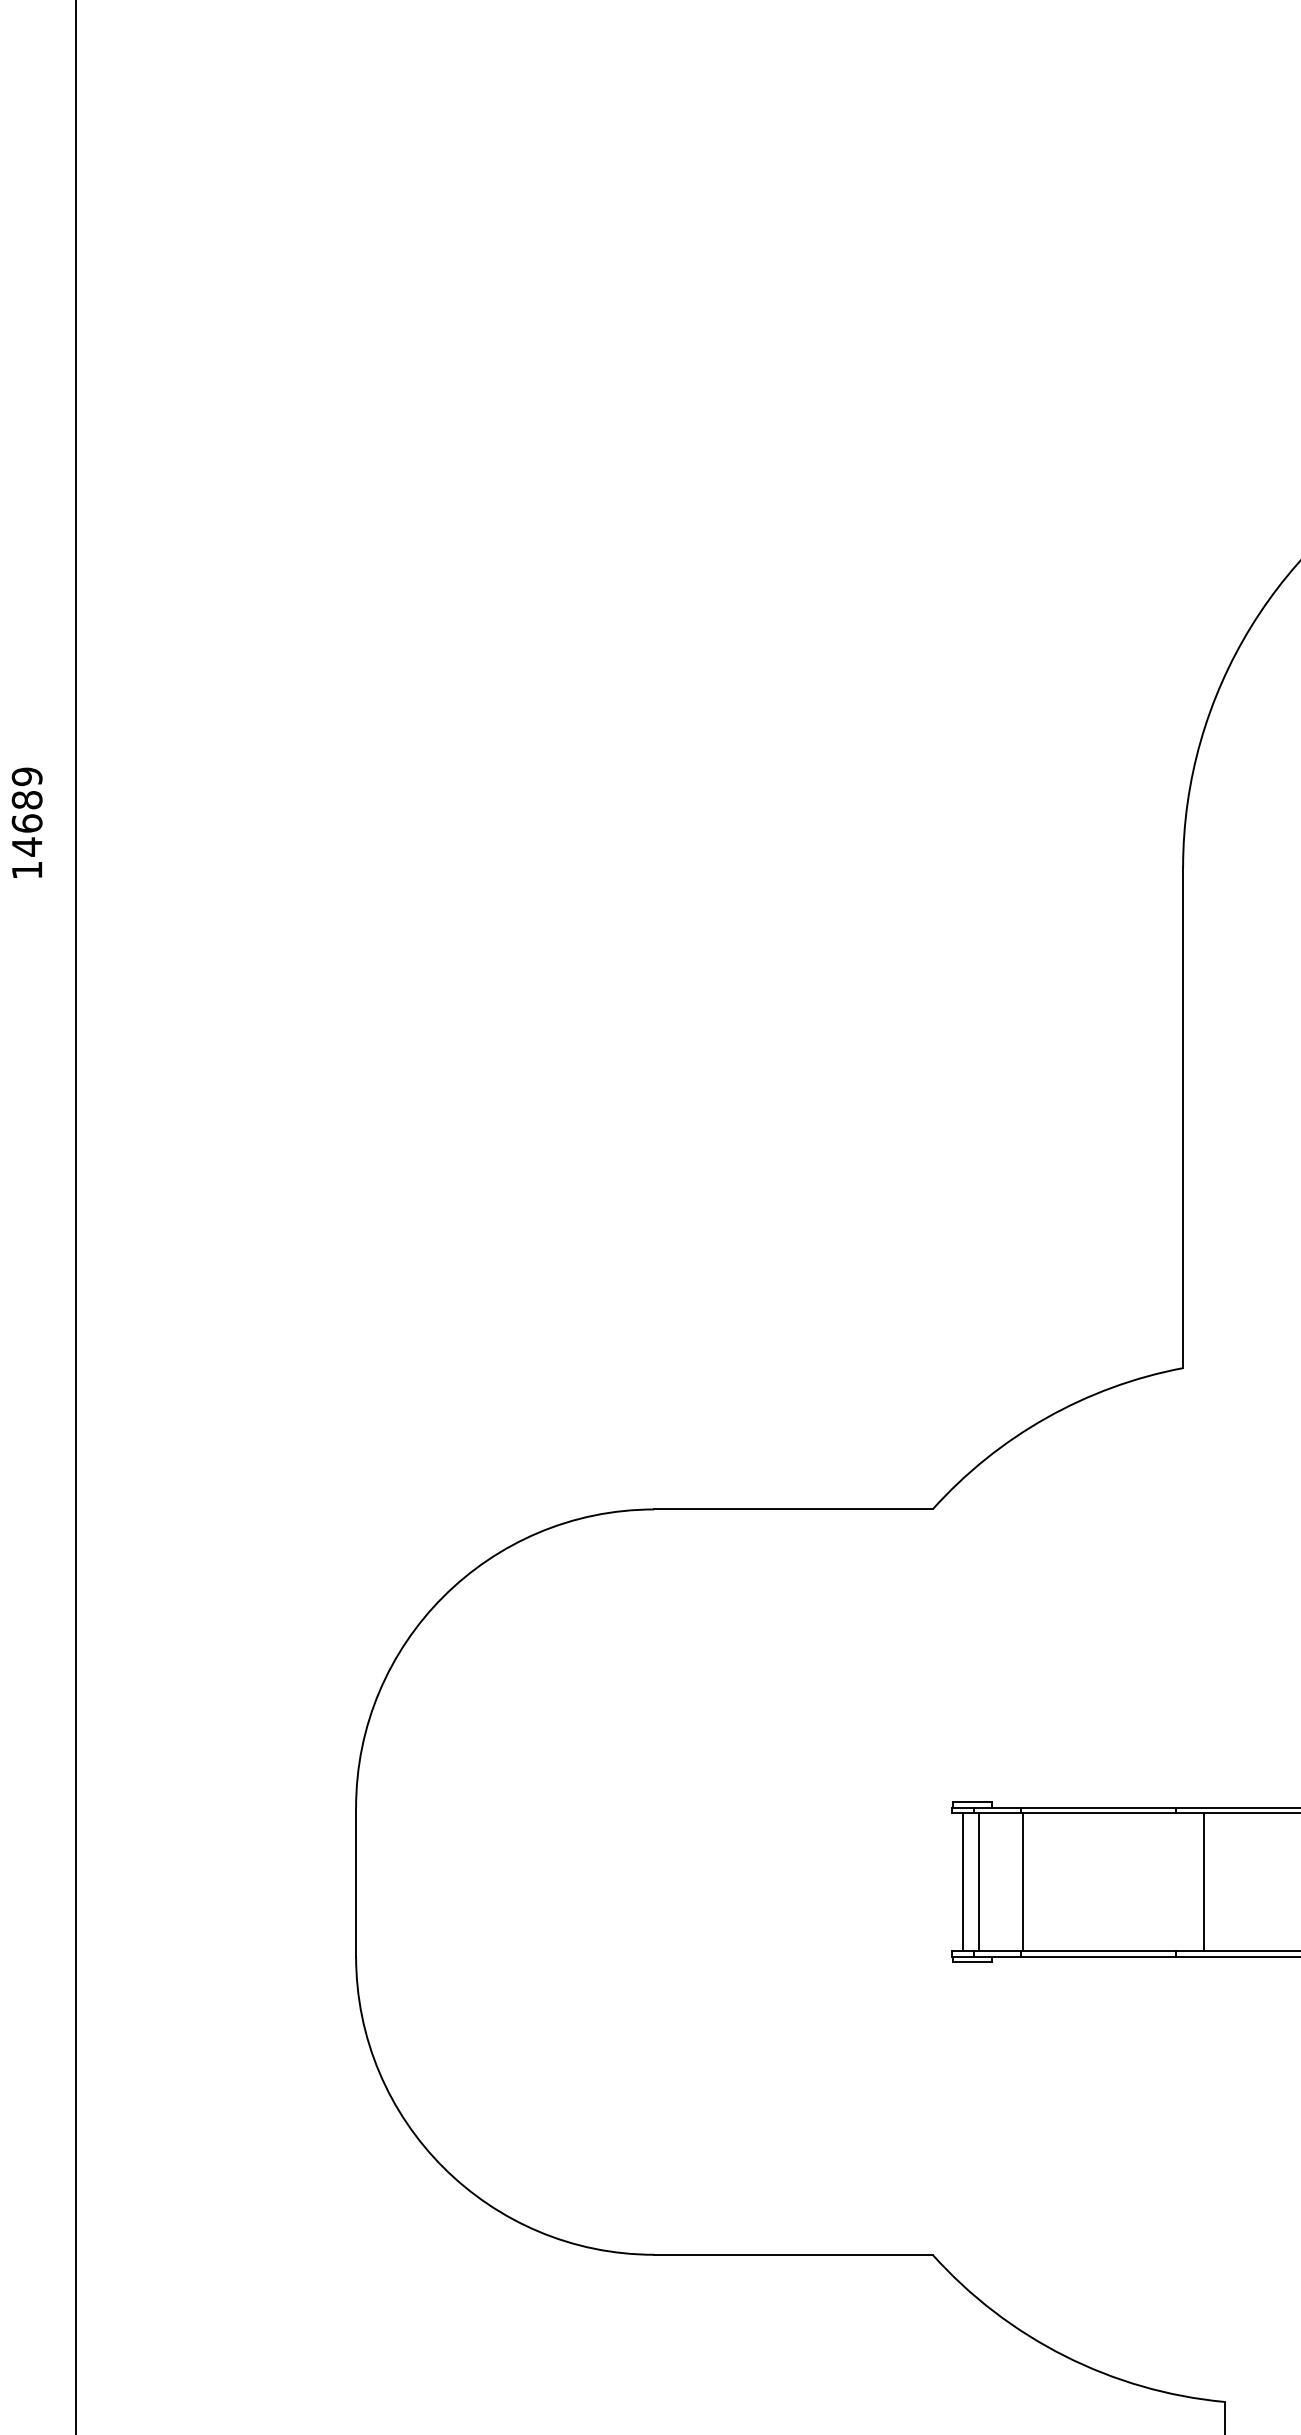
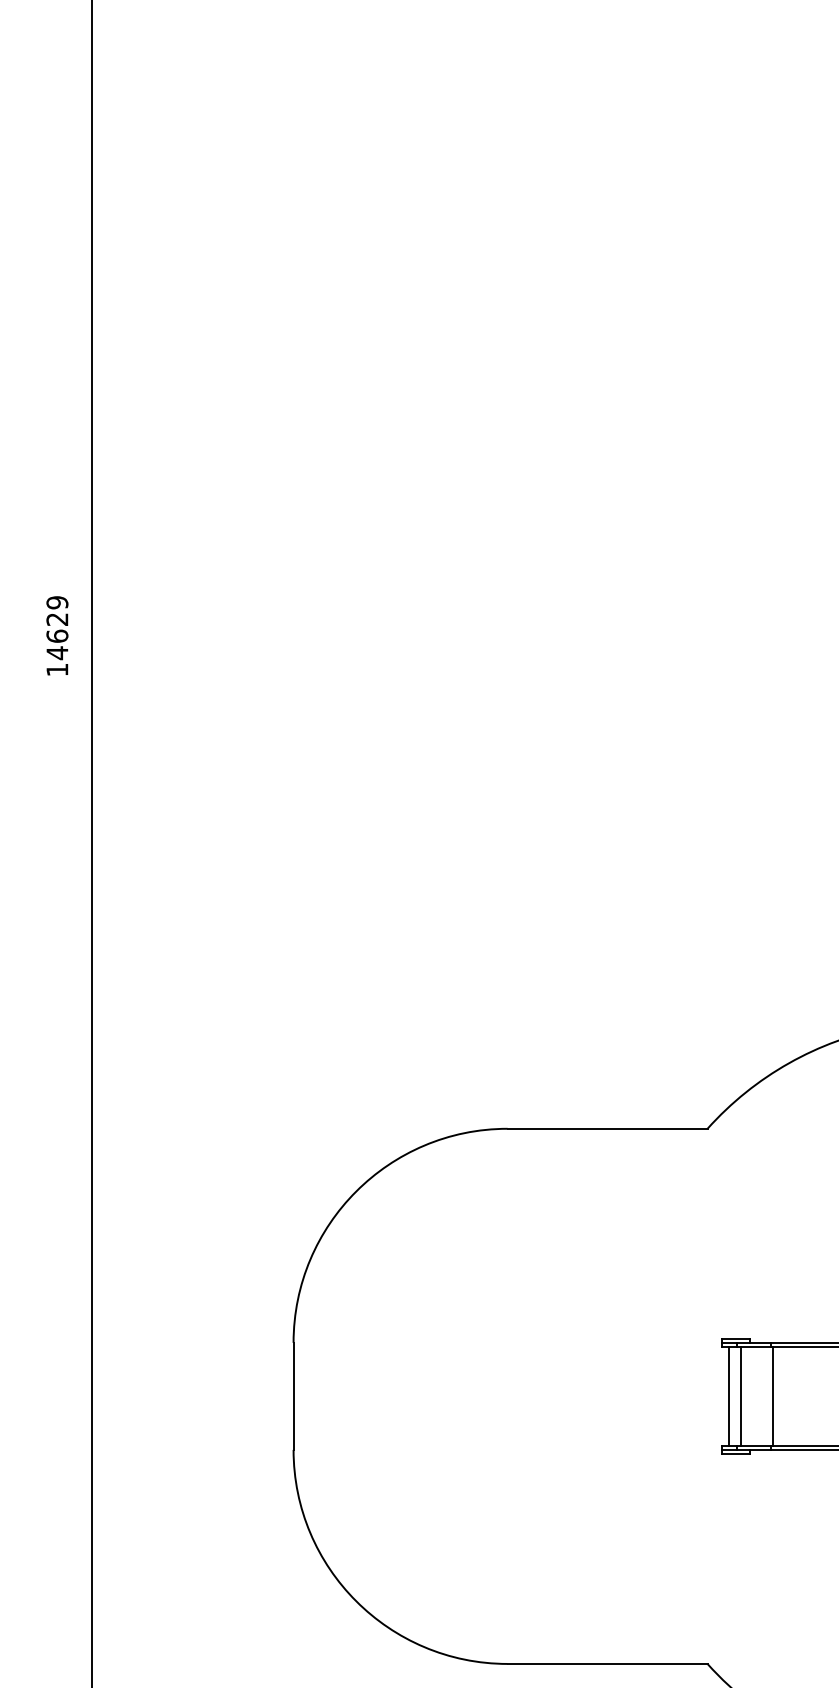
text: (26, 800) -> (56, 619), 14689 -> 14629

